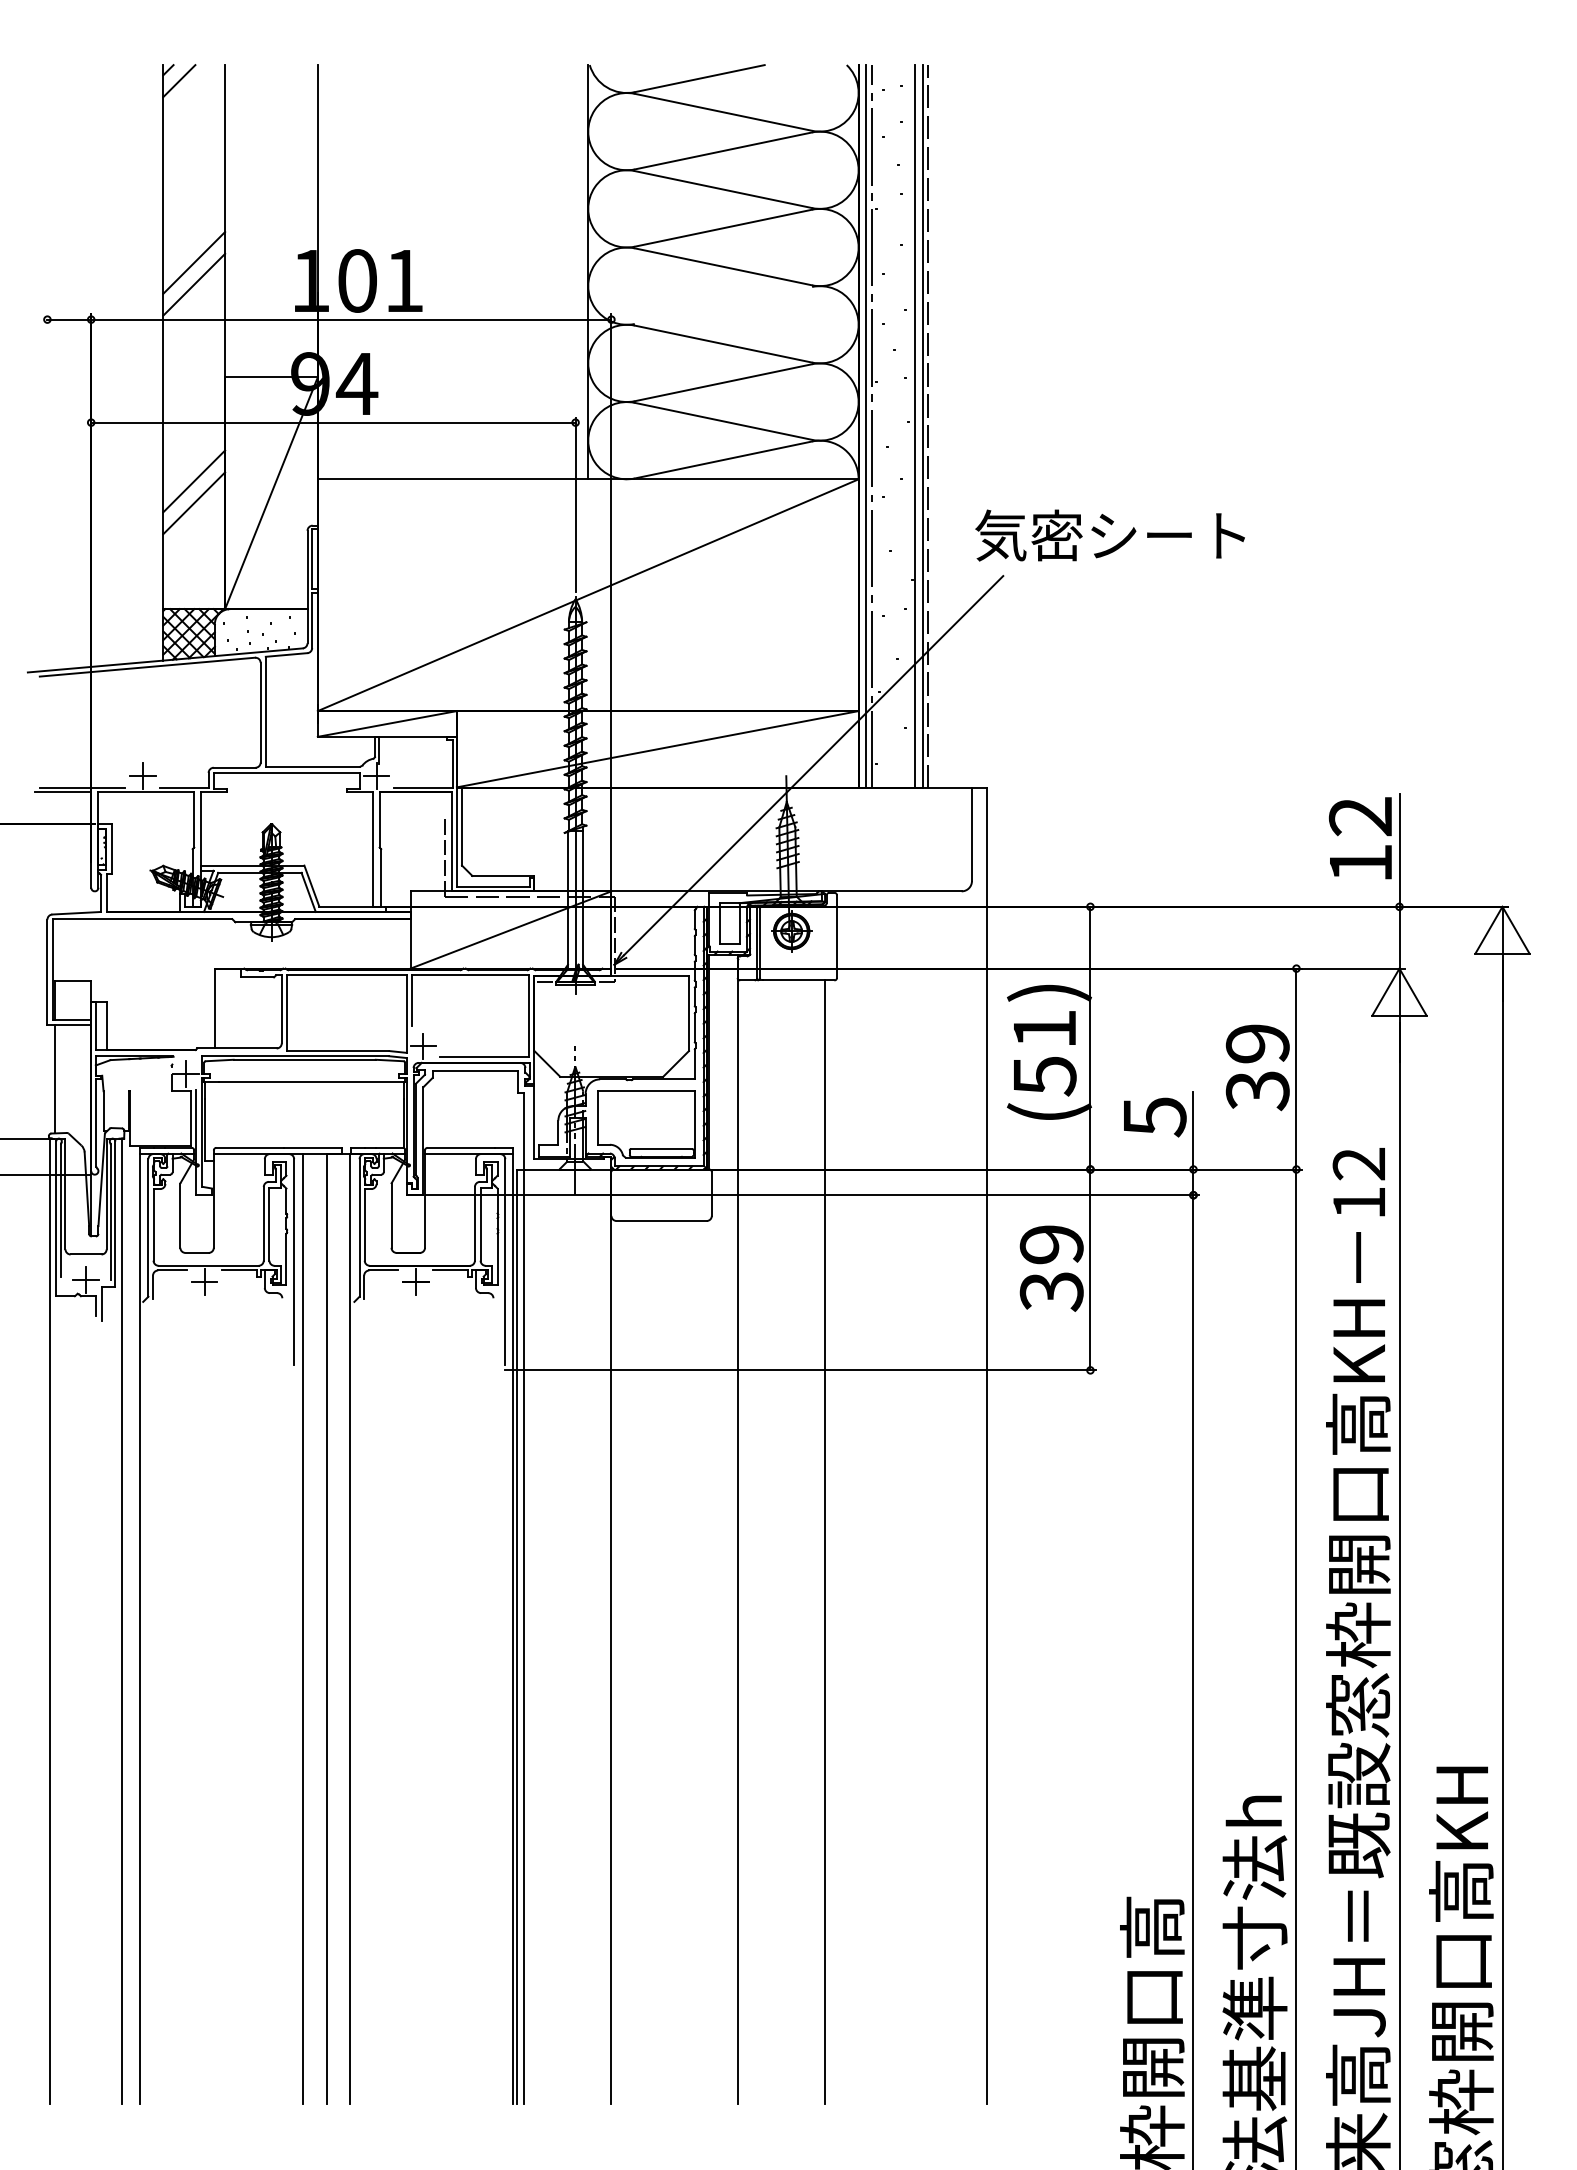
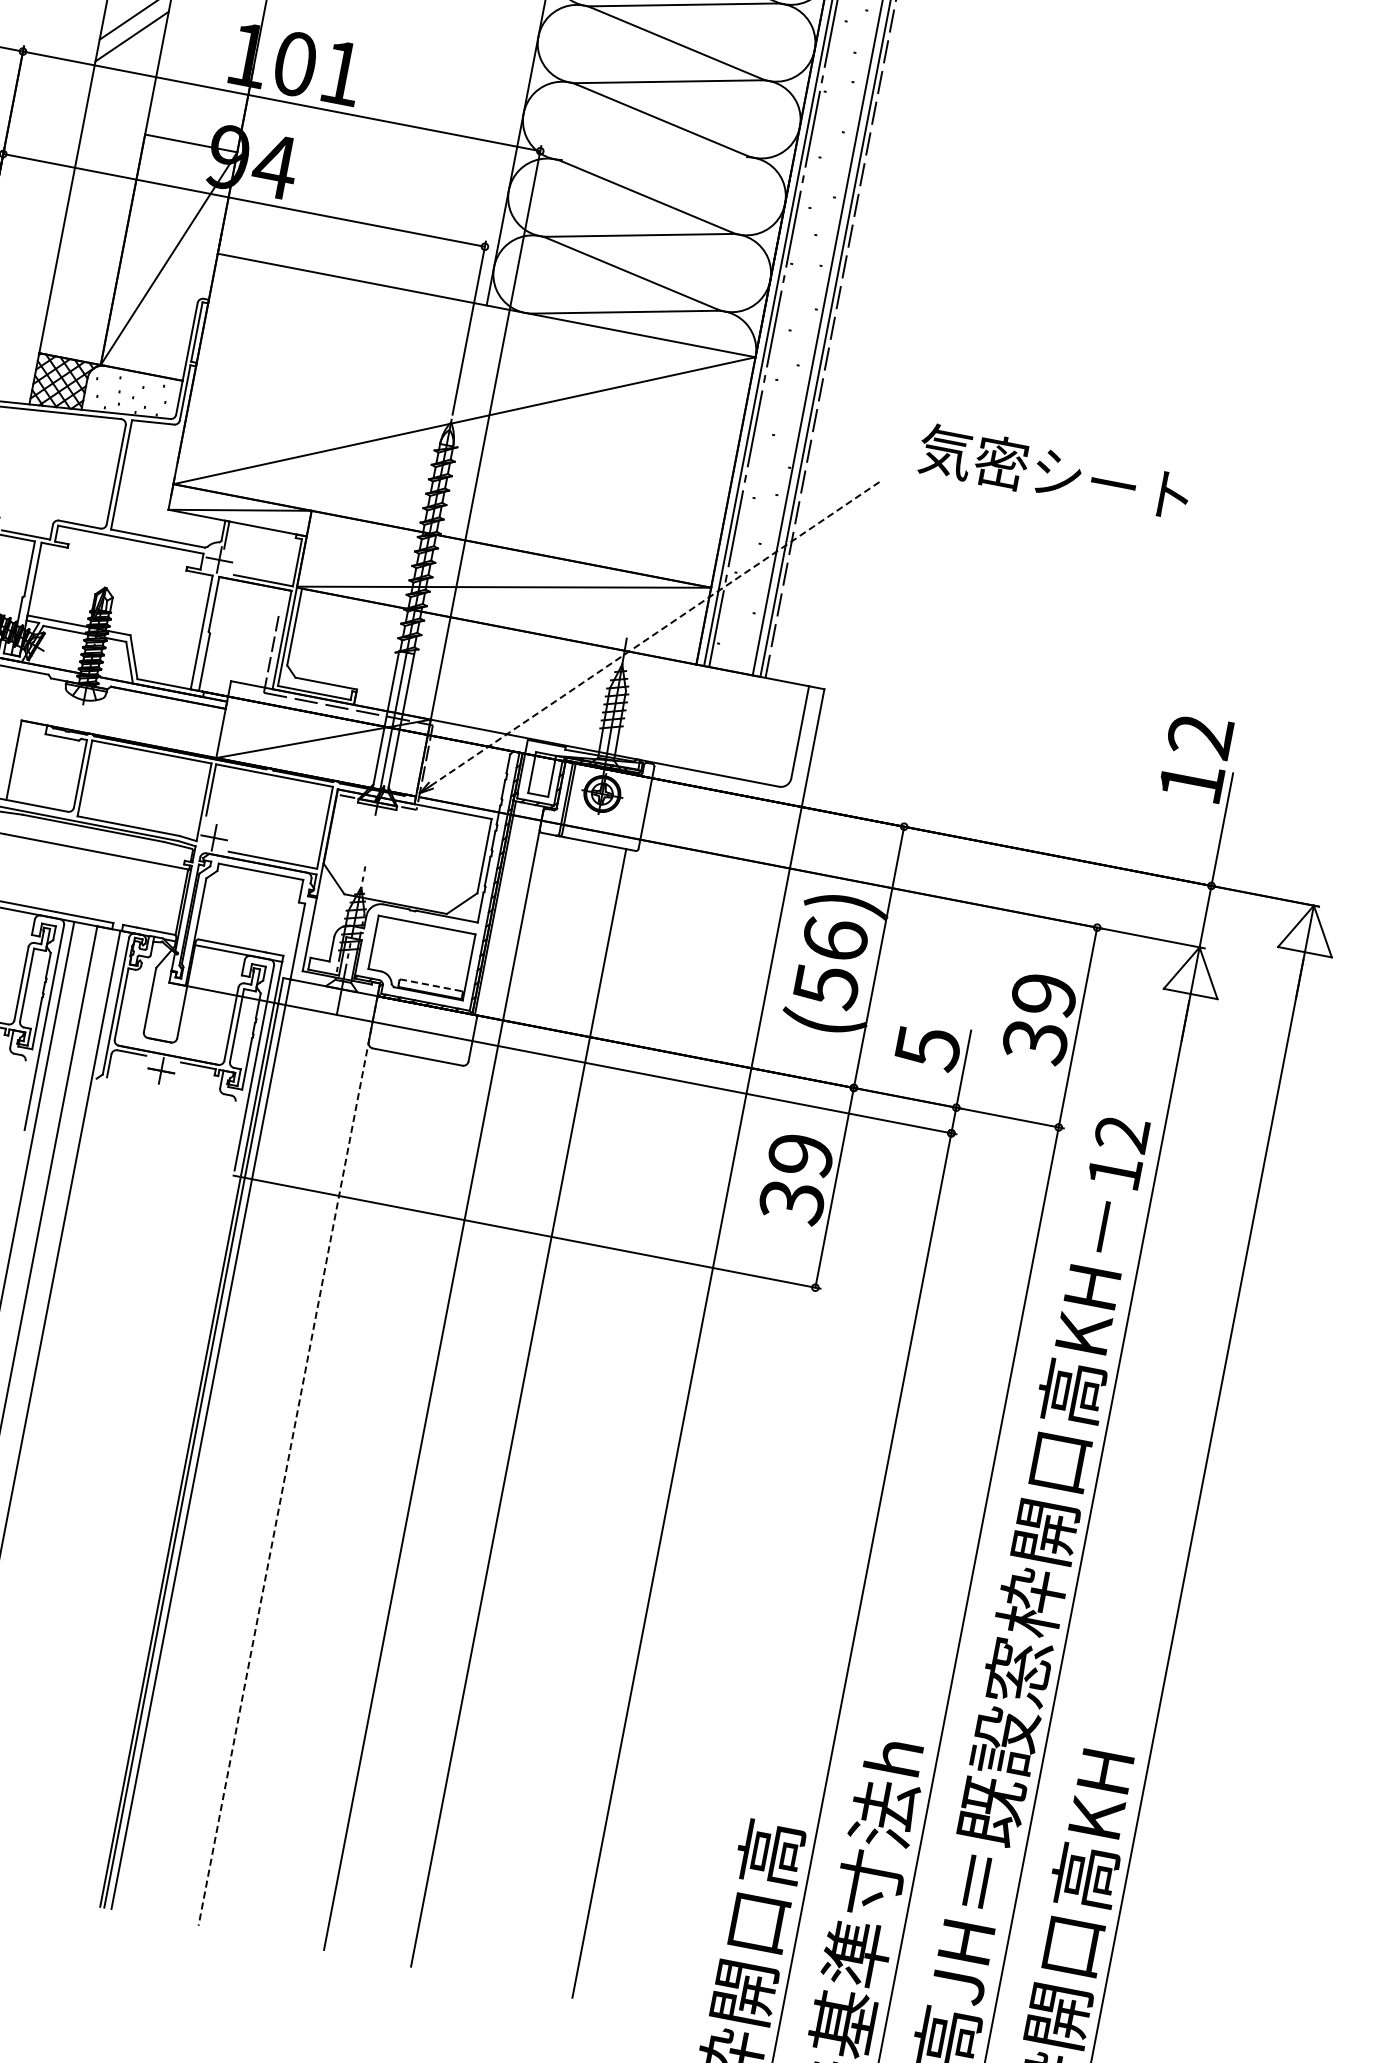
line: (194, 481) -> (94, 232), removed
line: (194, 503) -> (90, 254), removed
text: (1109, 535) -> (1053, 472), moved
line: (813, 765) -> (655, 633), solid -> dashed
text: (1360, 838) -> (1195, 757), moved
text: (1044, 1028) -> (835, 938), (51) -> (56)
line: (661, 1148) -> (431, 984), solid -> dashed
line: (611, 1636) -> (288, 1460), solid -> dashed

